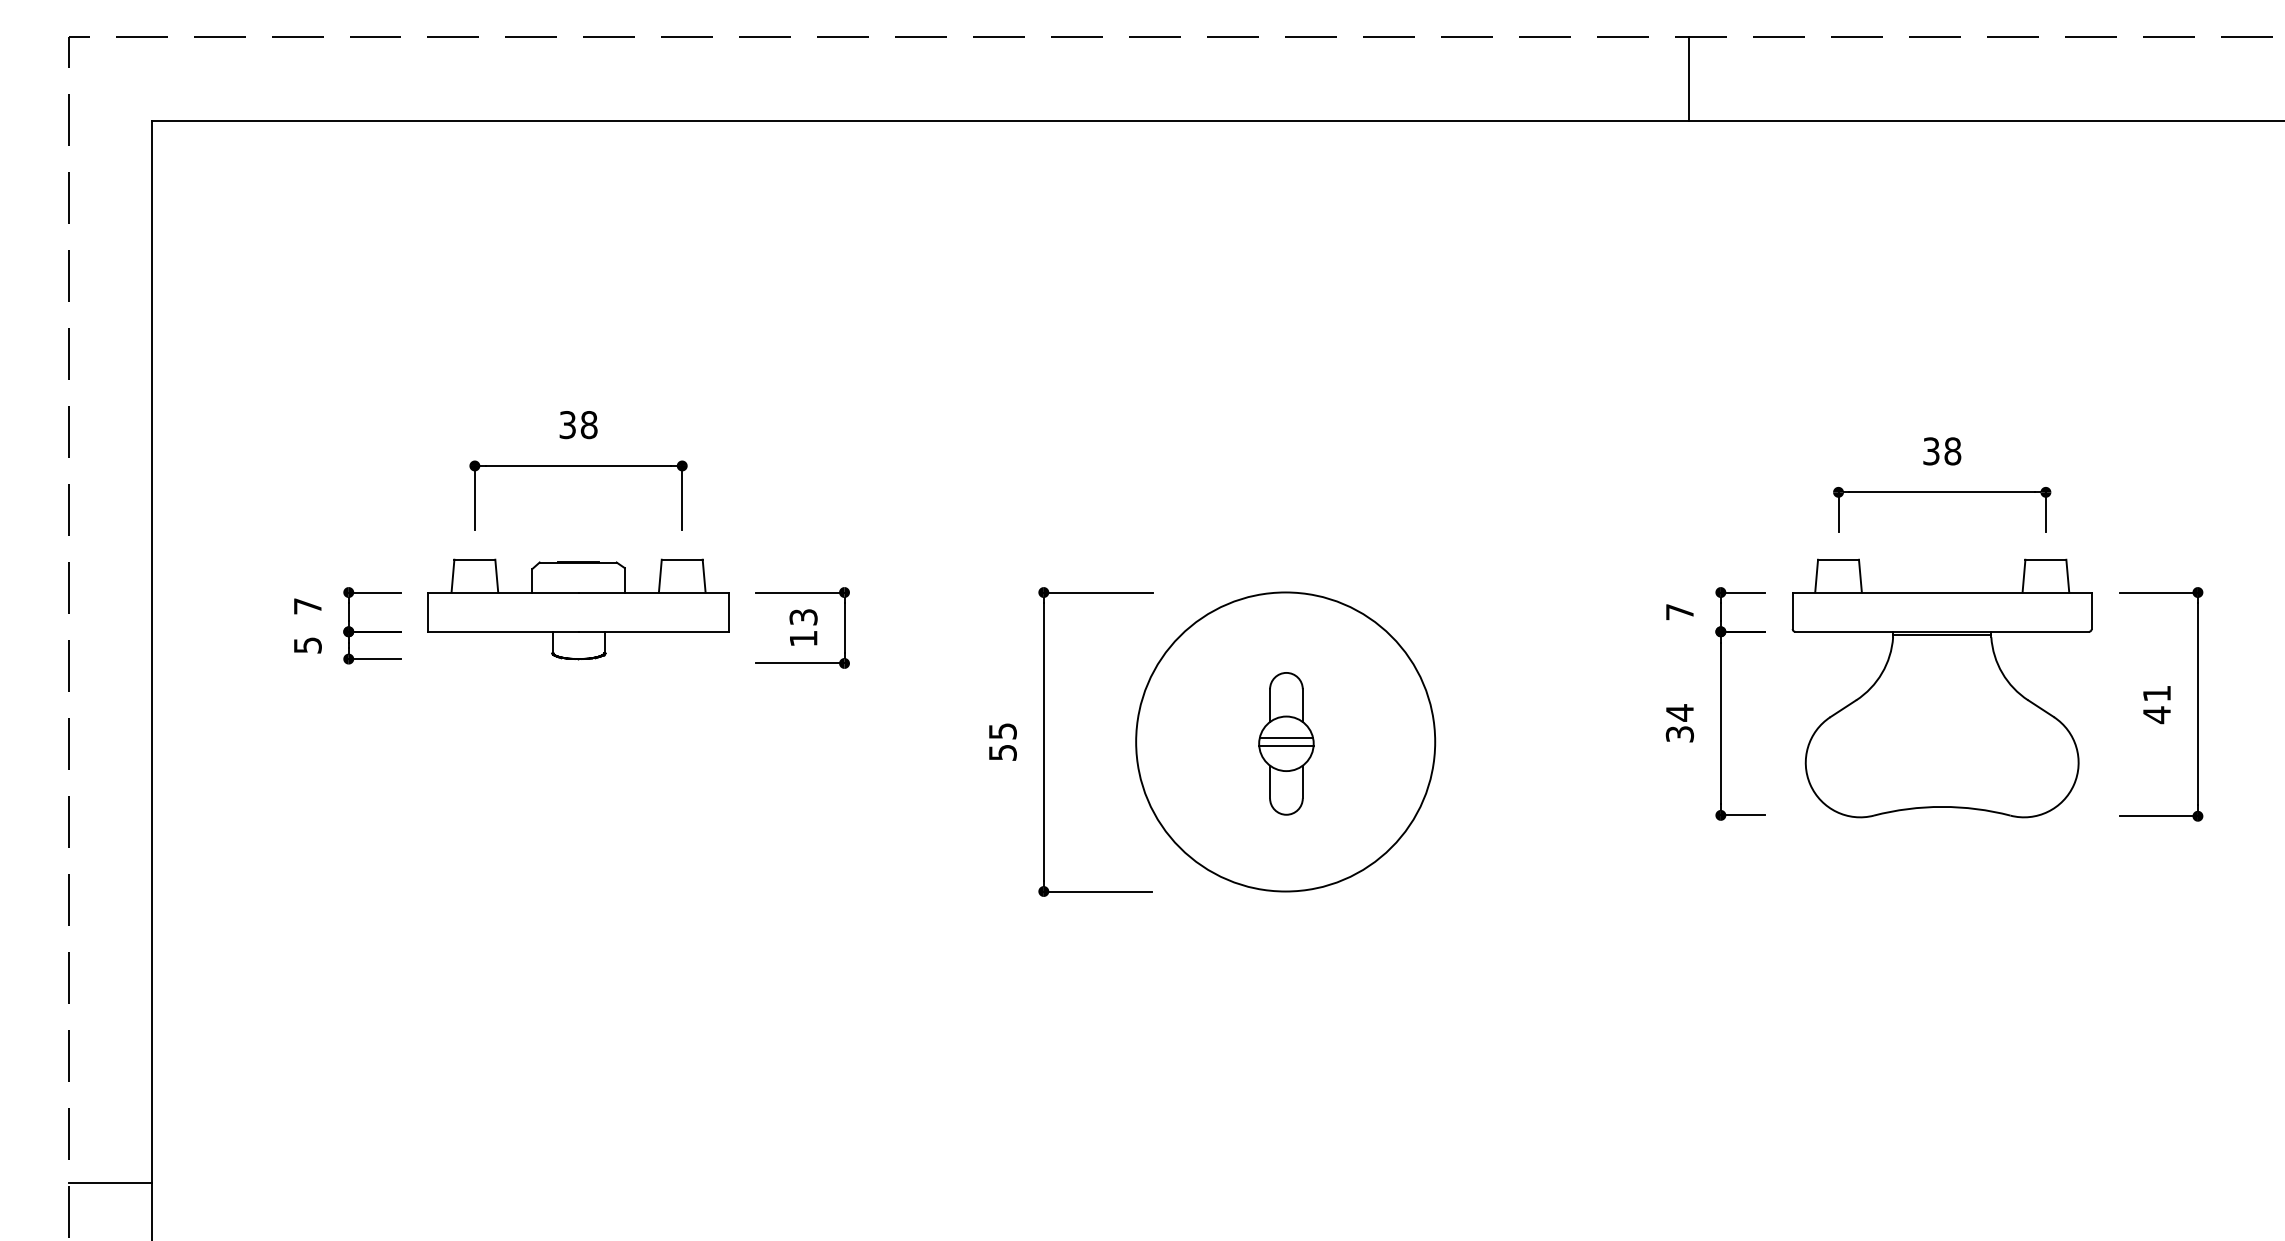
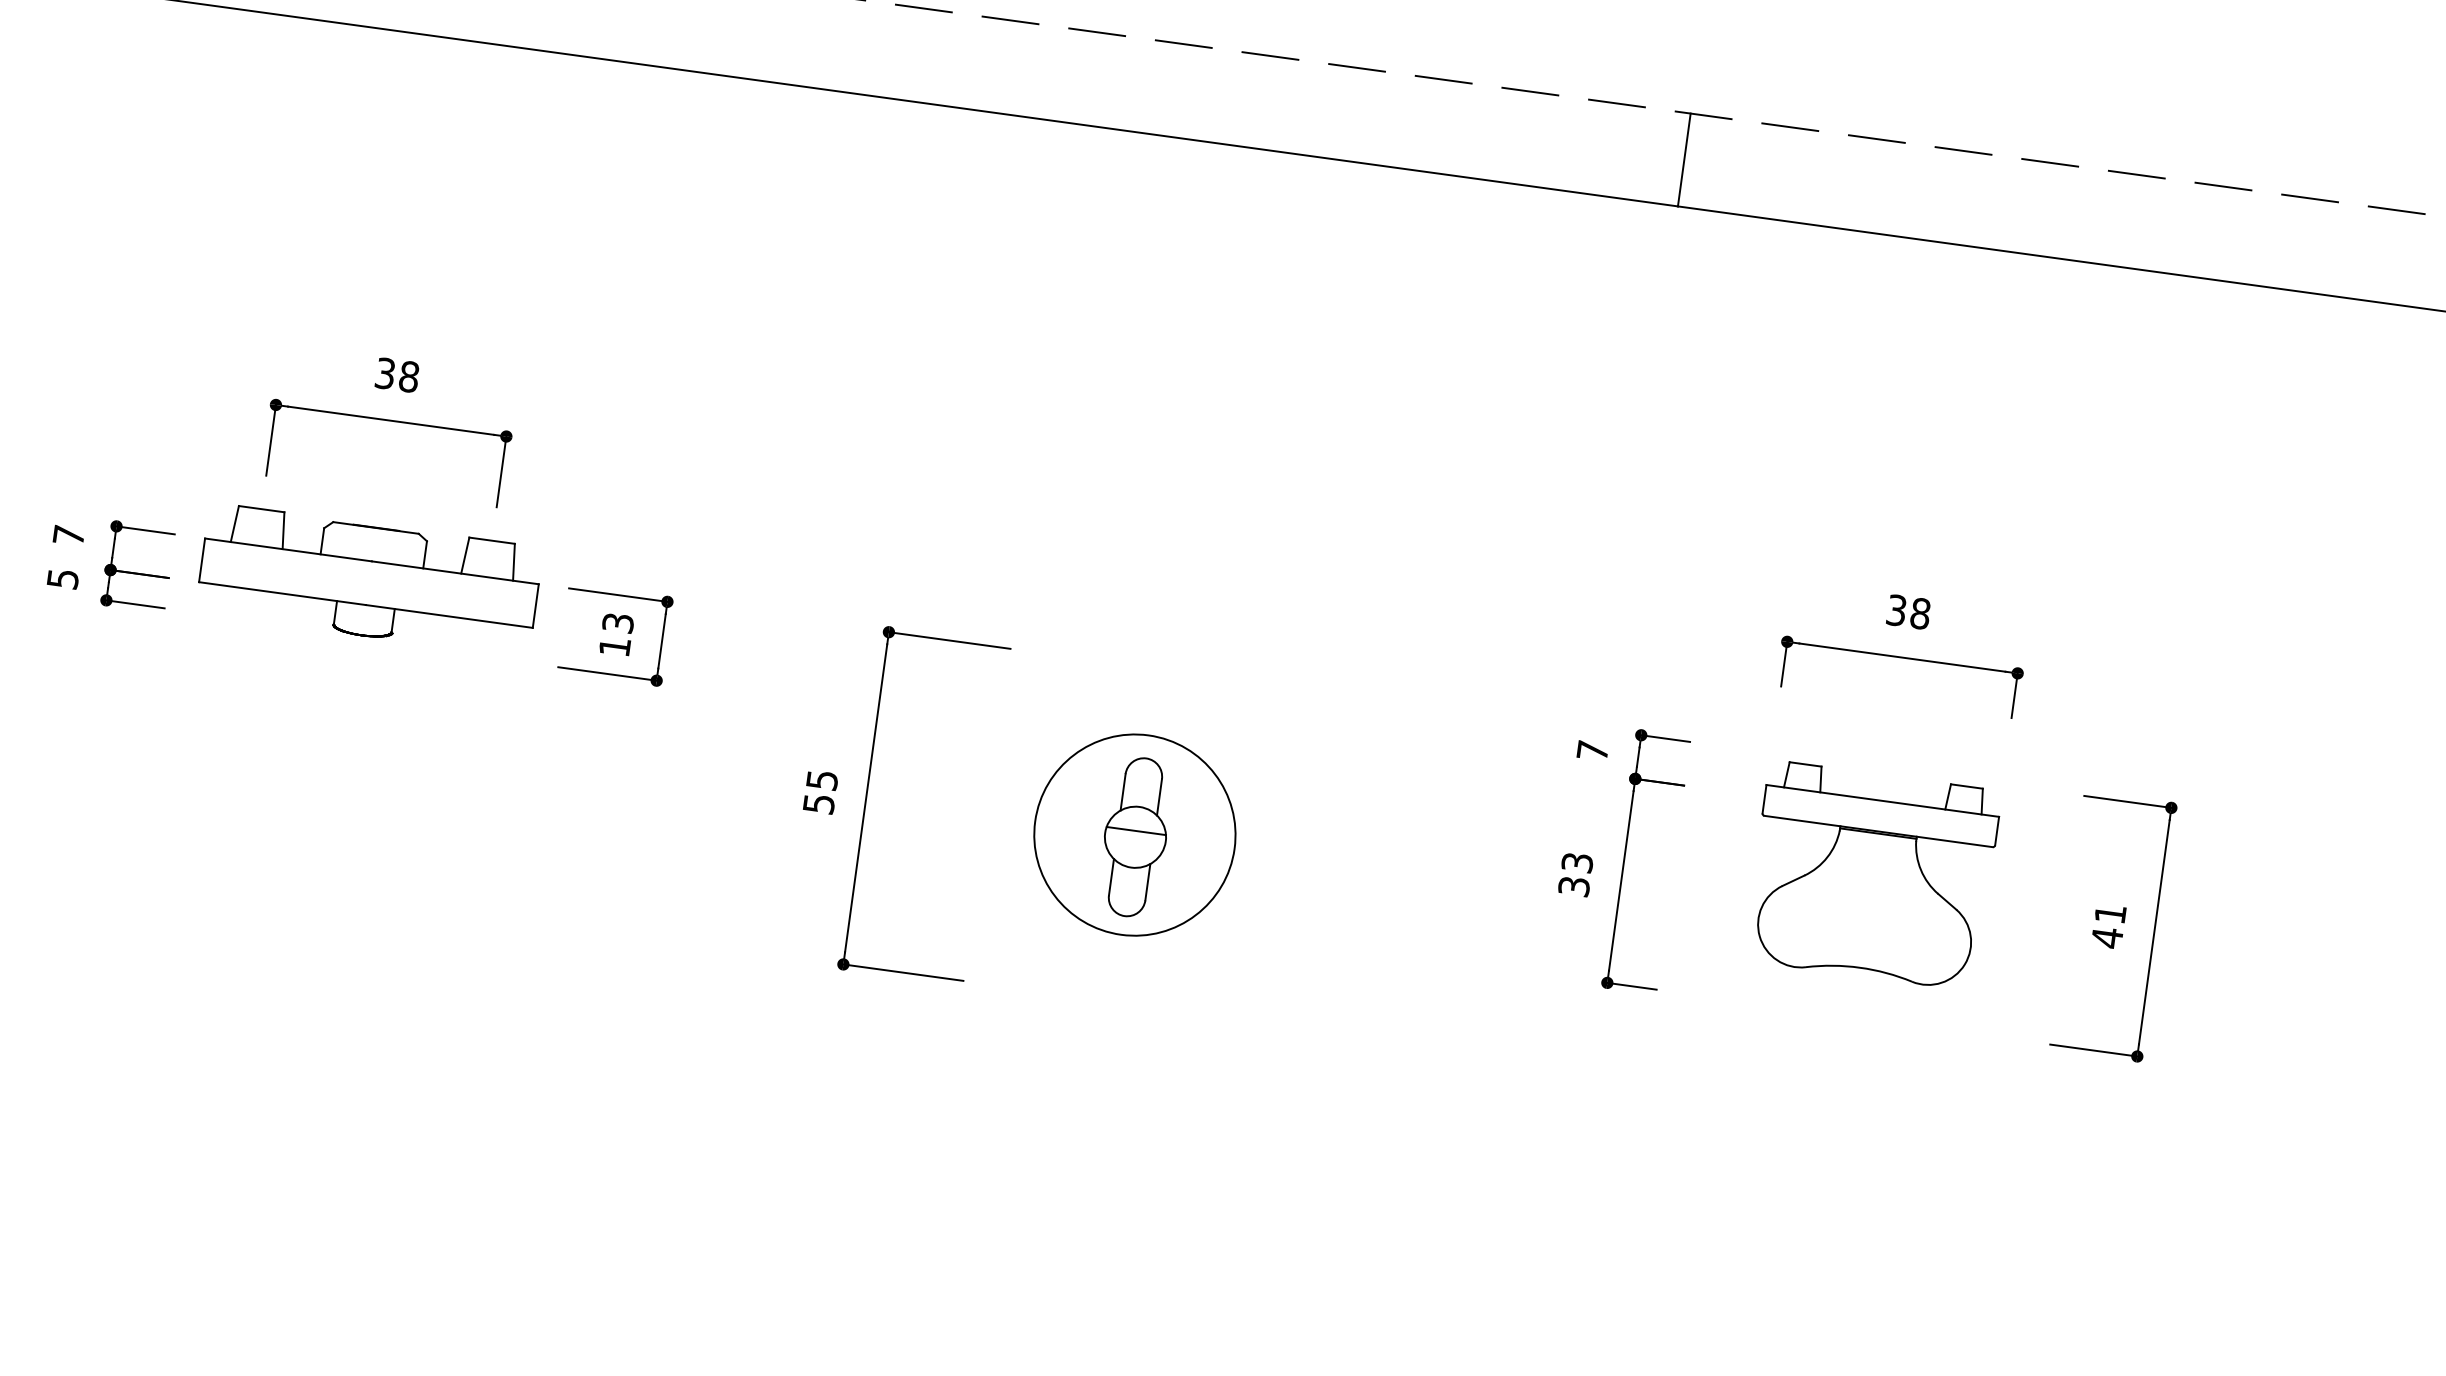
part: (1941, 688) -> (1871, 875), size x0.7
text: (1679, 712) -> (1577, 862), 34 -> 33
circle: (1285, 741) -> (1134, 834), size x0.6
line: (1286, 746) -> (1135, 840), removed

